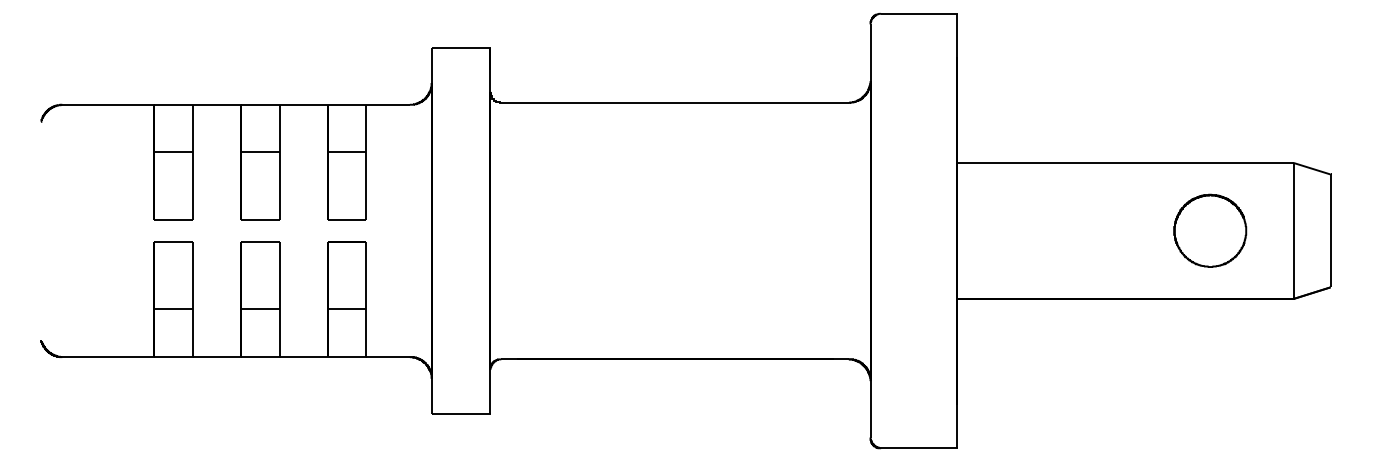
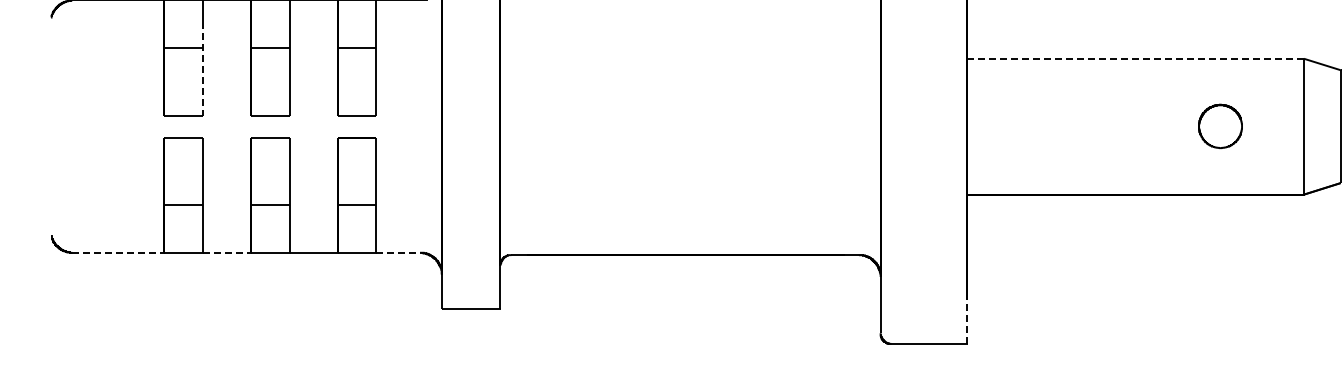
line: (1126, 163) -> (1136, 59), solid -> dashed
line: (192, 173) -> (202, 69), solid -> dashed
part: (1210, 230) -> (1220, 126), size x0.6
line: (108, 357) -> (118, 253), solid -> dashed
line: (216, 357) -> (226, 253), solid -> dashed
line: (388, 357) -> (398, 253), solid -> dashed
line: (957, 426) -> (967, 322), solid -> dashed

